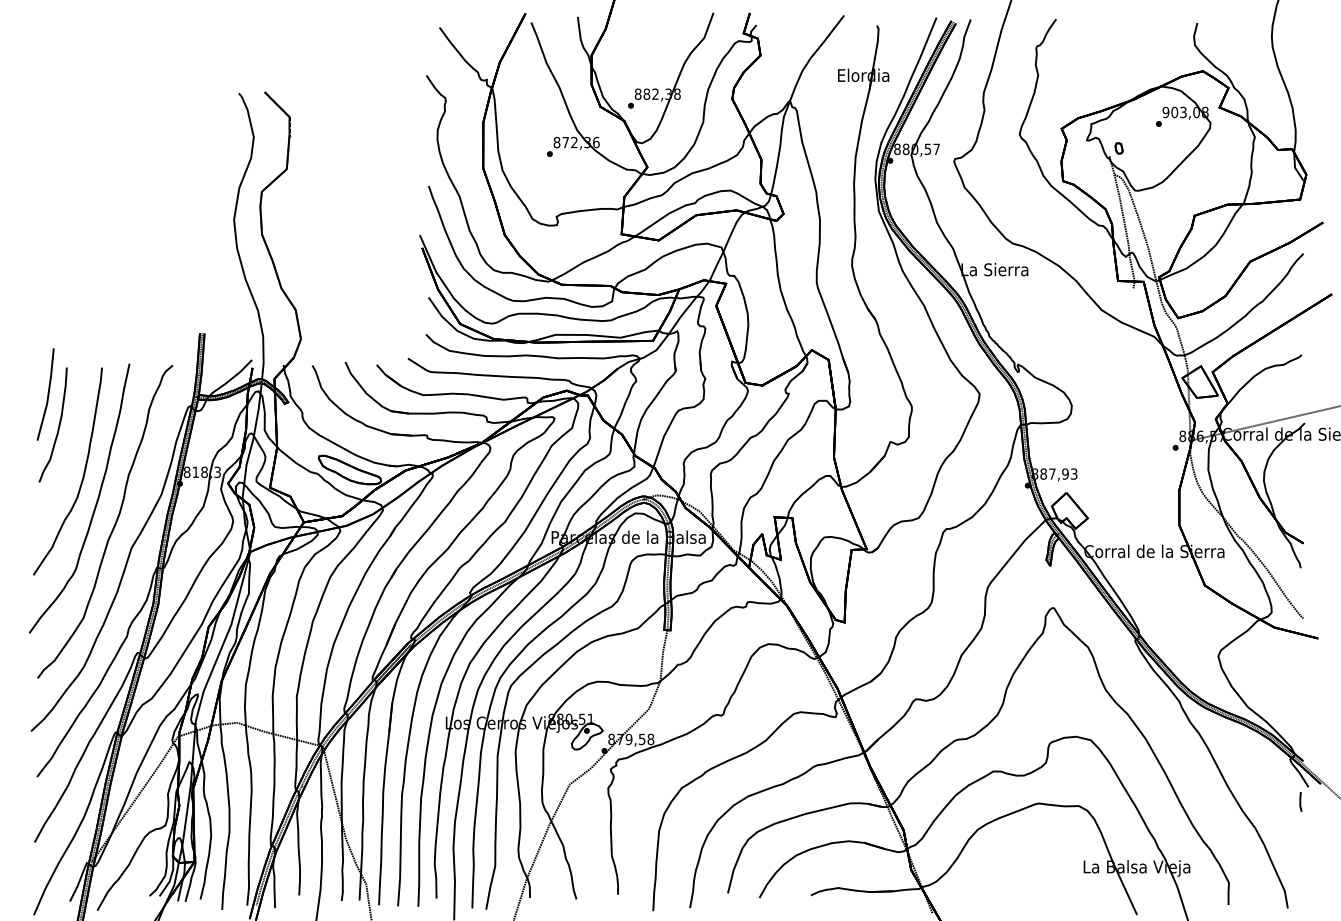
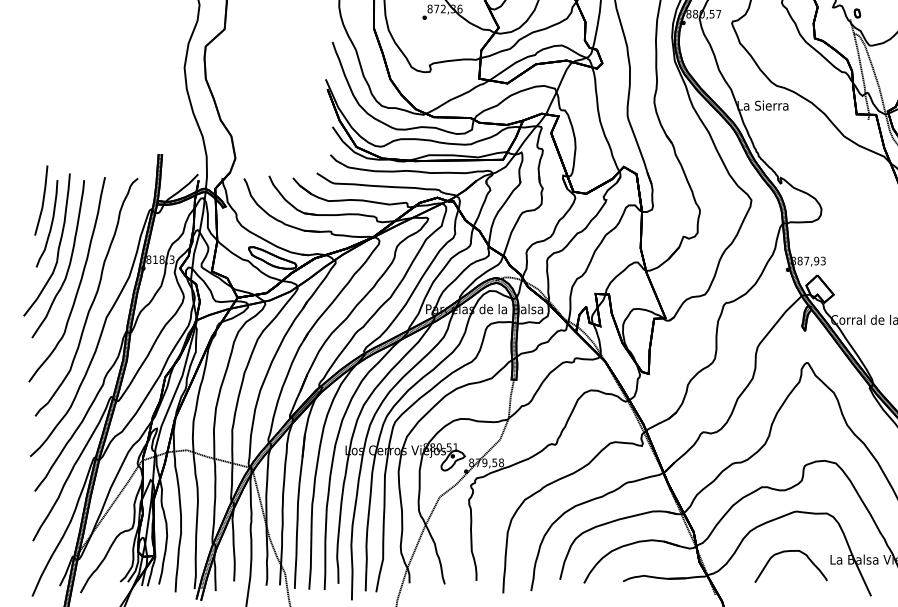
part: (67, 457) -> (57, 248), added
curve: (1031, 856) -> (790, 551), added

